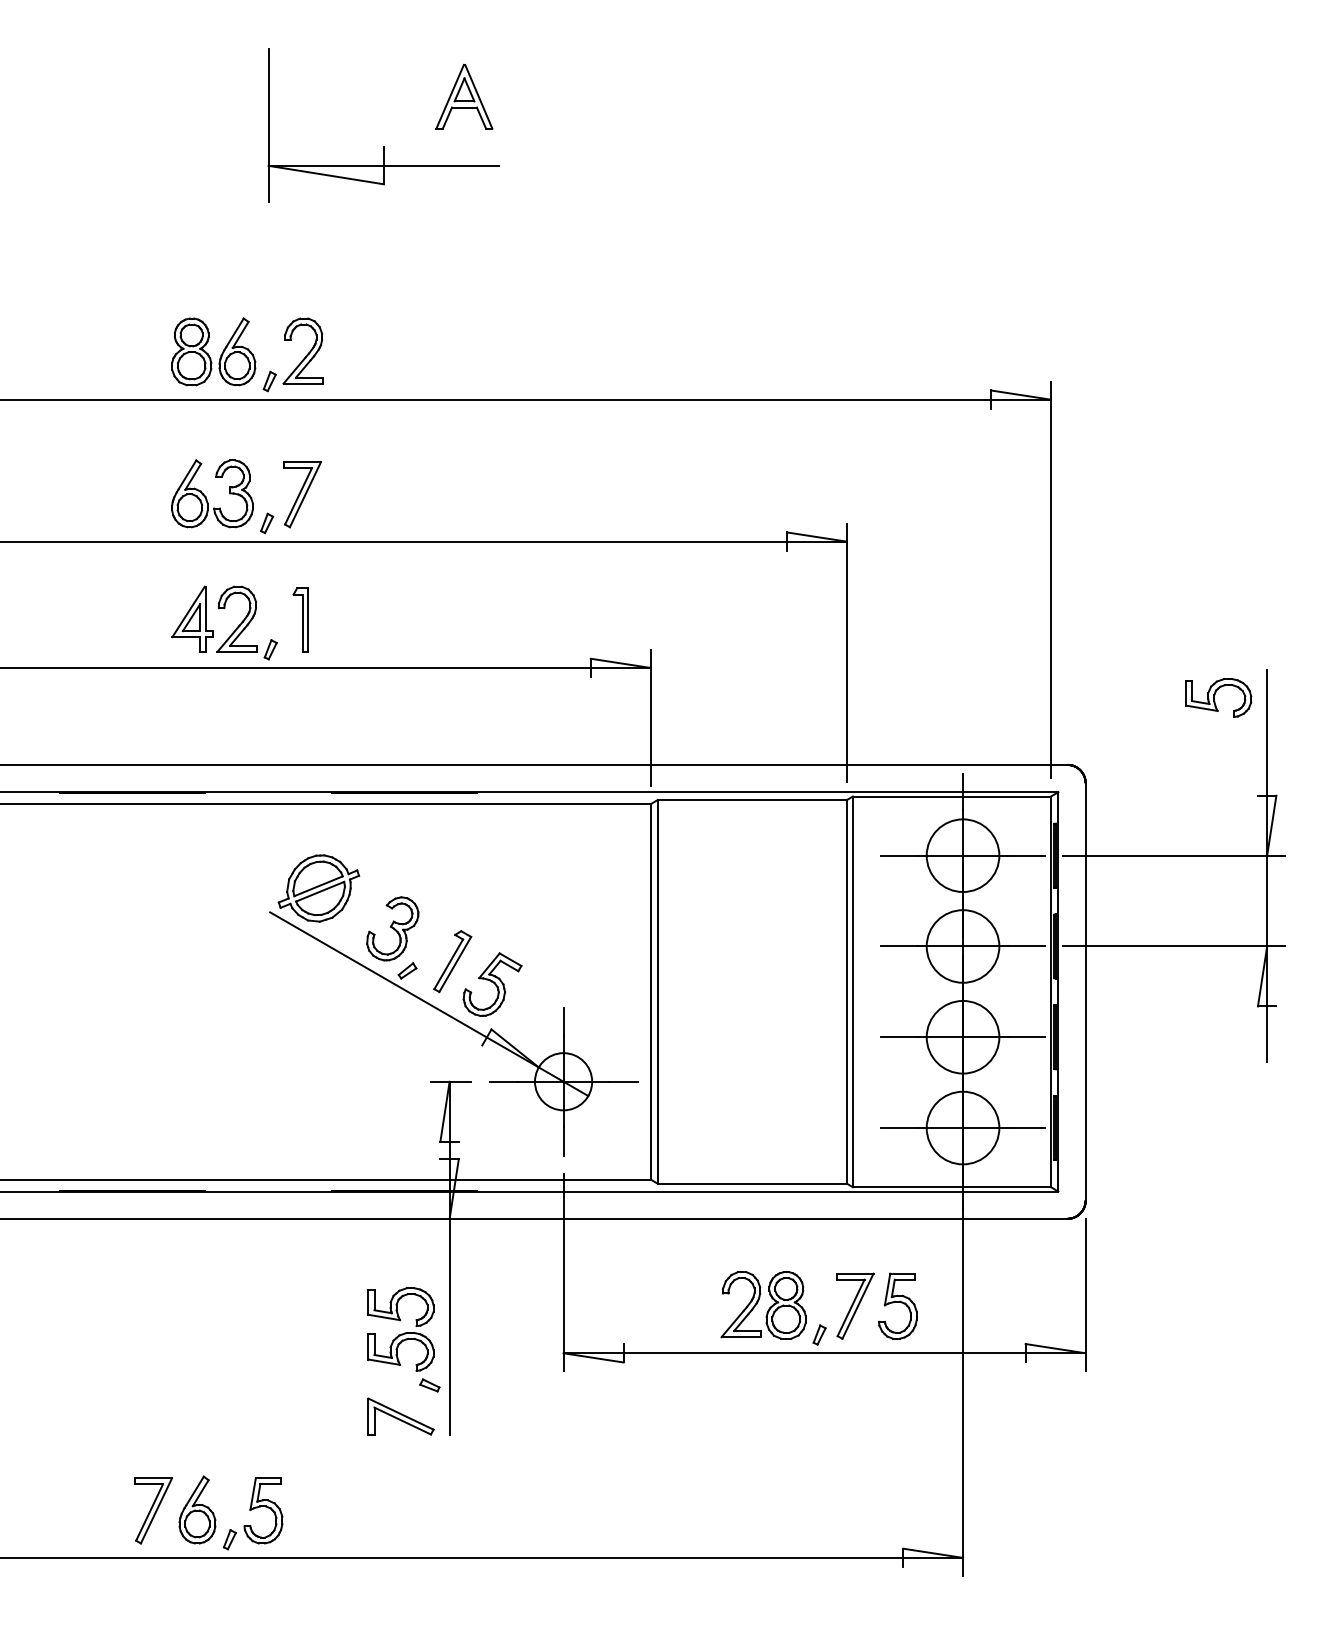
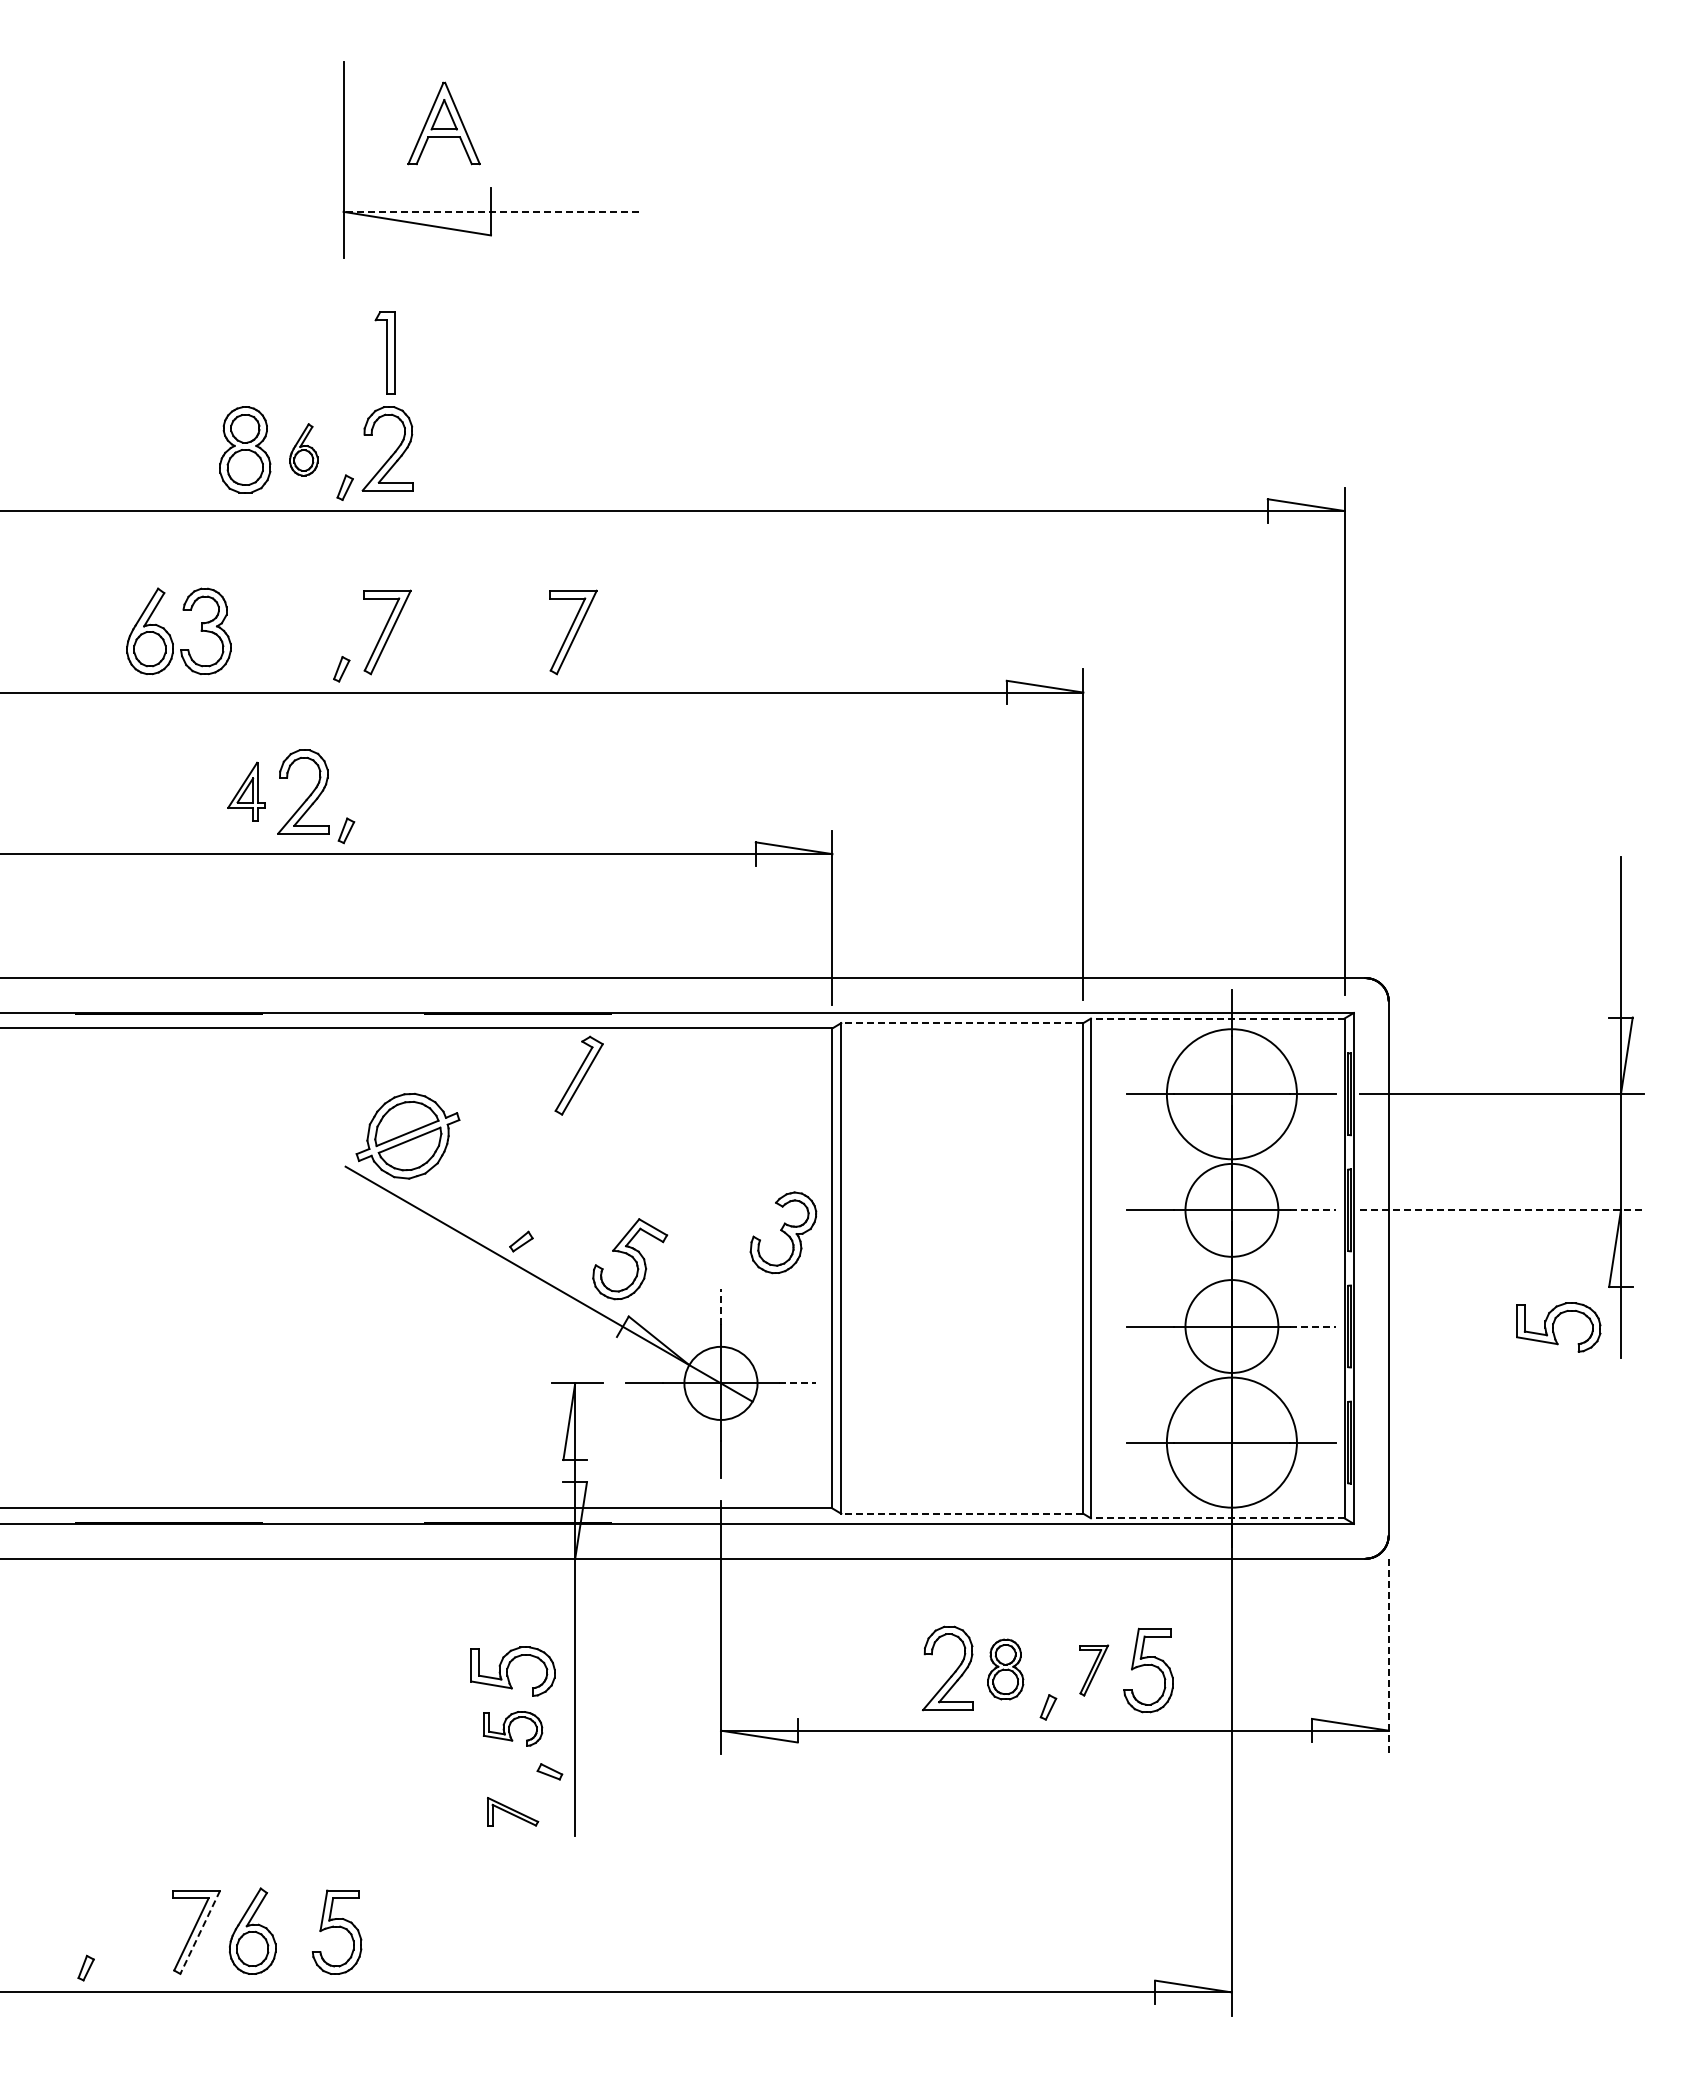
part: (463, 96) -> (443, 123), moved
line: (383, 165) -> (490, 211), solid -> dashed
part: (237, 351) -> (303, 449), size x0.6
part: (448, 494) -> (573, 632), added
part: (205, 496) -> (170, 634), moved
part: (191, 619) -> (245, 791), size x0.7
part: (300, 619) -> (384, 352), moved
part: (1218, 697) -> (1558, 1327), moved
line: (951, 796) -> (1217, 1018), solid -> dashed
line: (751, 800) -> (961, 1023), solid -> dashed
circle: (962, 855) -> (1231, 1093), size x1.4
part: (392, 928) -> (783, 1232), moved
line: (1026, 946) -> (1313, 1210), solid -> dashed
line: (1174, 946) -> (1502, 1210), solid -> dashed
part: (452, 961) -> (578, 1075), moved
line: (563, 1021) -> (720, 1306), solid -> dashed
line: (1026, 1037) -> (1313, 1326), solid -> dashed
line: (623, 1081) -> (797, 1383), solid -> dashed
circle: (962, 1127) -> (1231, 1442), size x1.4
line: (751, 1183) -> (961, 1513), solid -> dashed
line: (951, 1187) -> (1217, 1518), solid -> dashed
line: (1085, 1295) -> (1388, 1656), solid -> dashed
part: (786, 1305) -> (1005, 1669), size x0.7
part: (854, 1306) -> (1093, 1670), size x0.6
part: (400, 1351) -> (512, 1728), size x0.7
part: (400, 1416) -> (512, 1811), size x0.6
line: (156, 1511) -> (200, 1932), solid -> dashed
part: (229, 1539) -> (85, 1967), moved

